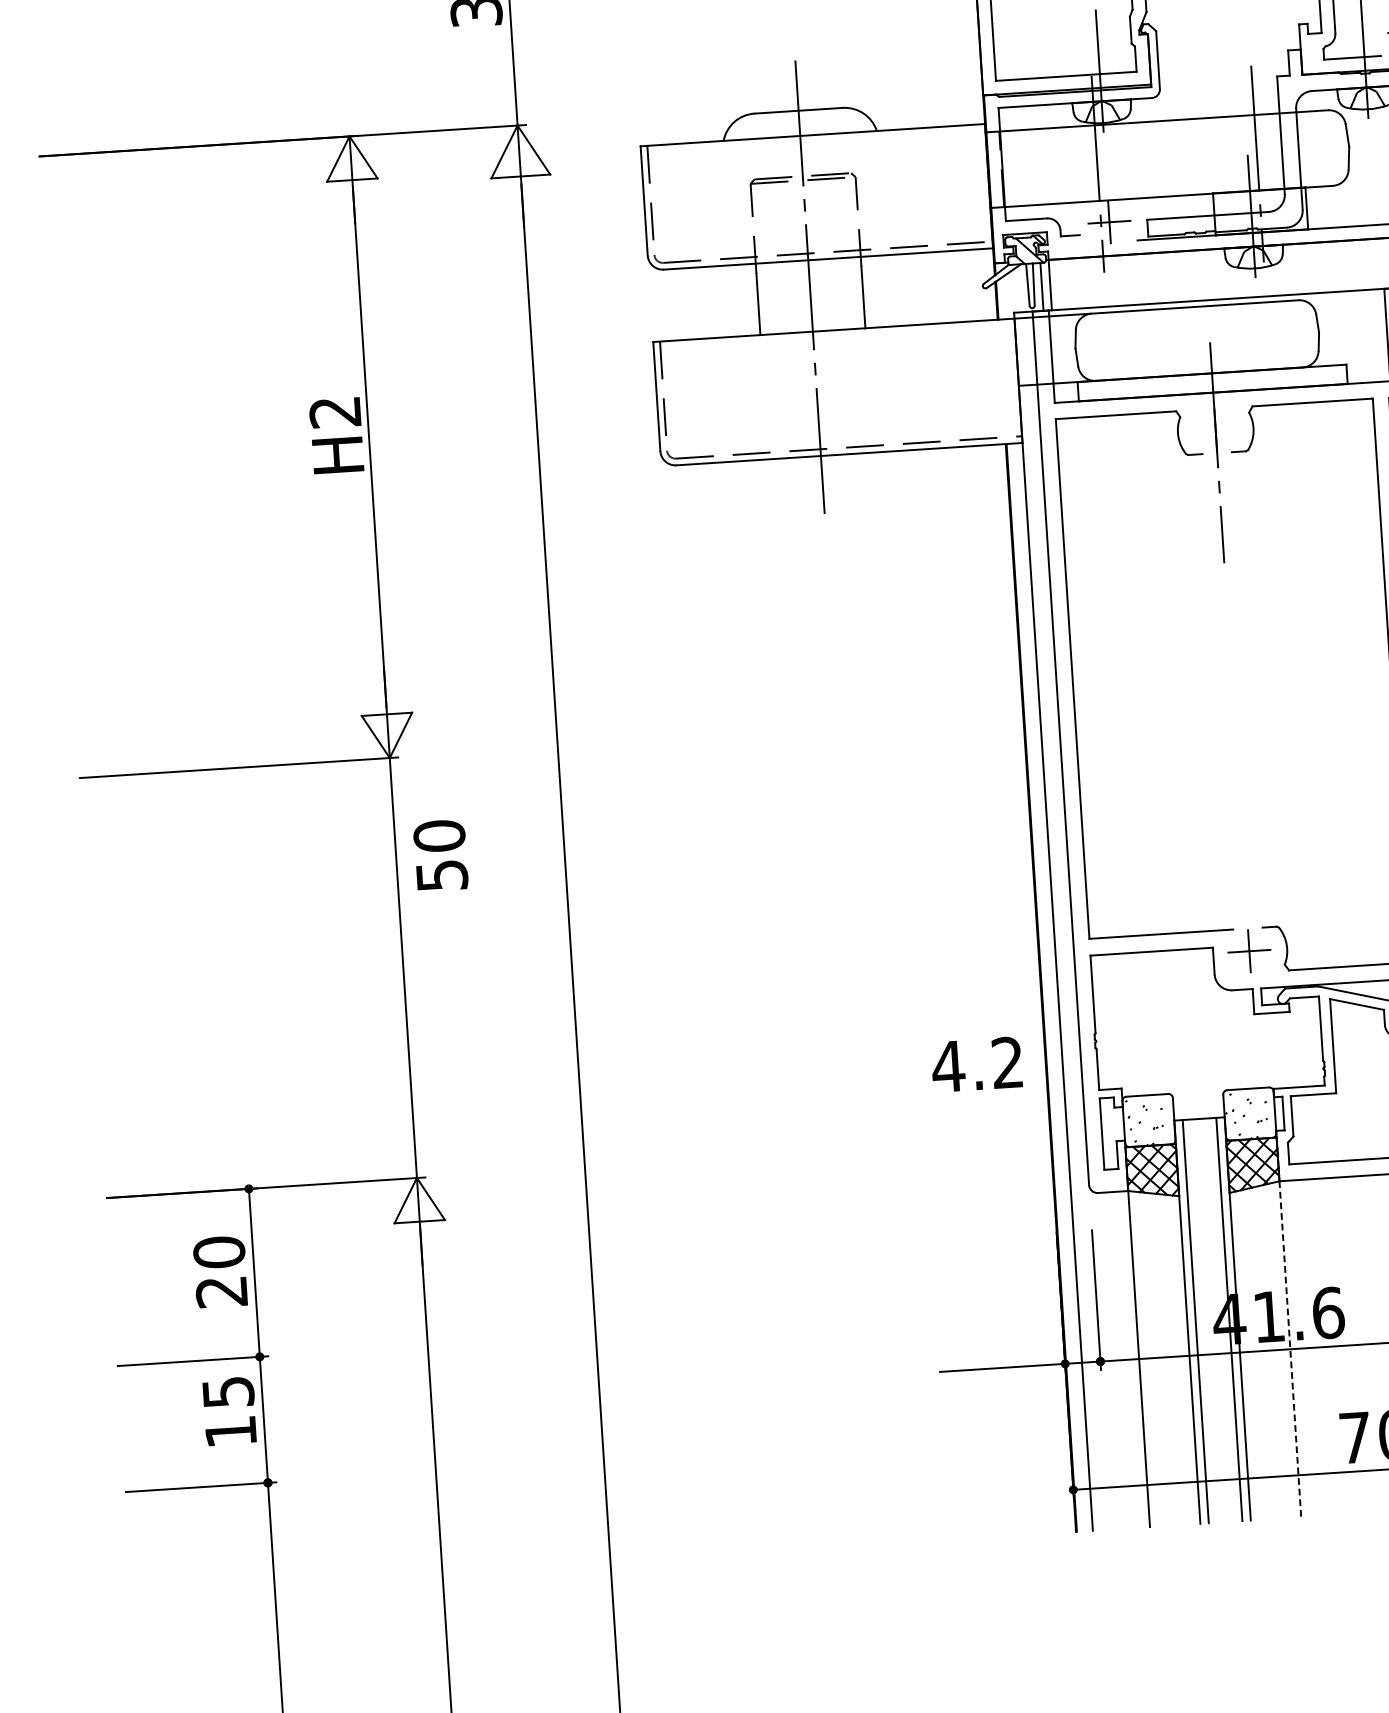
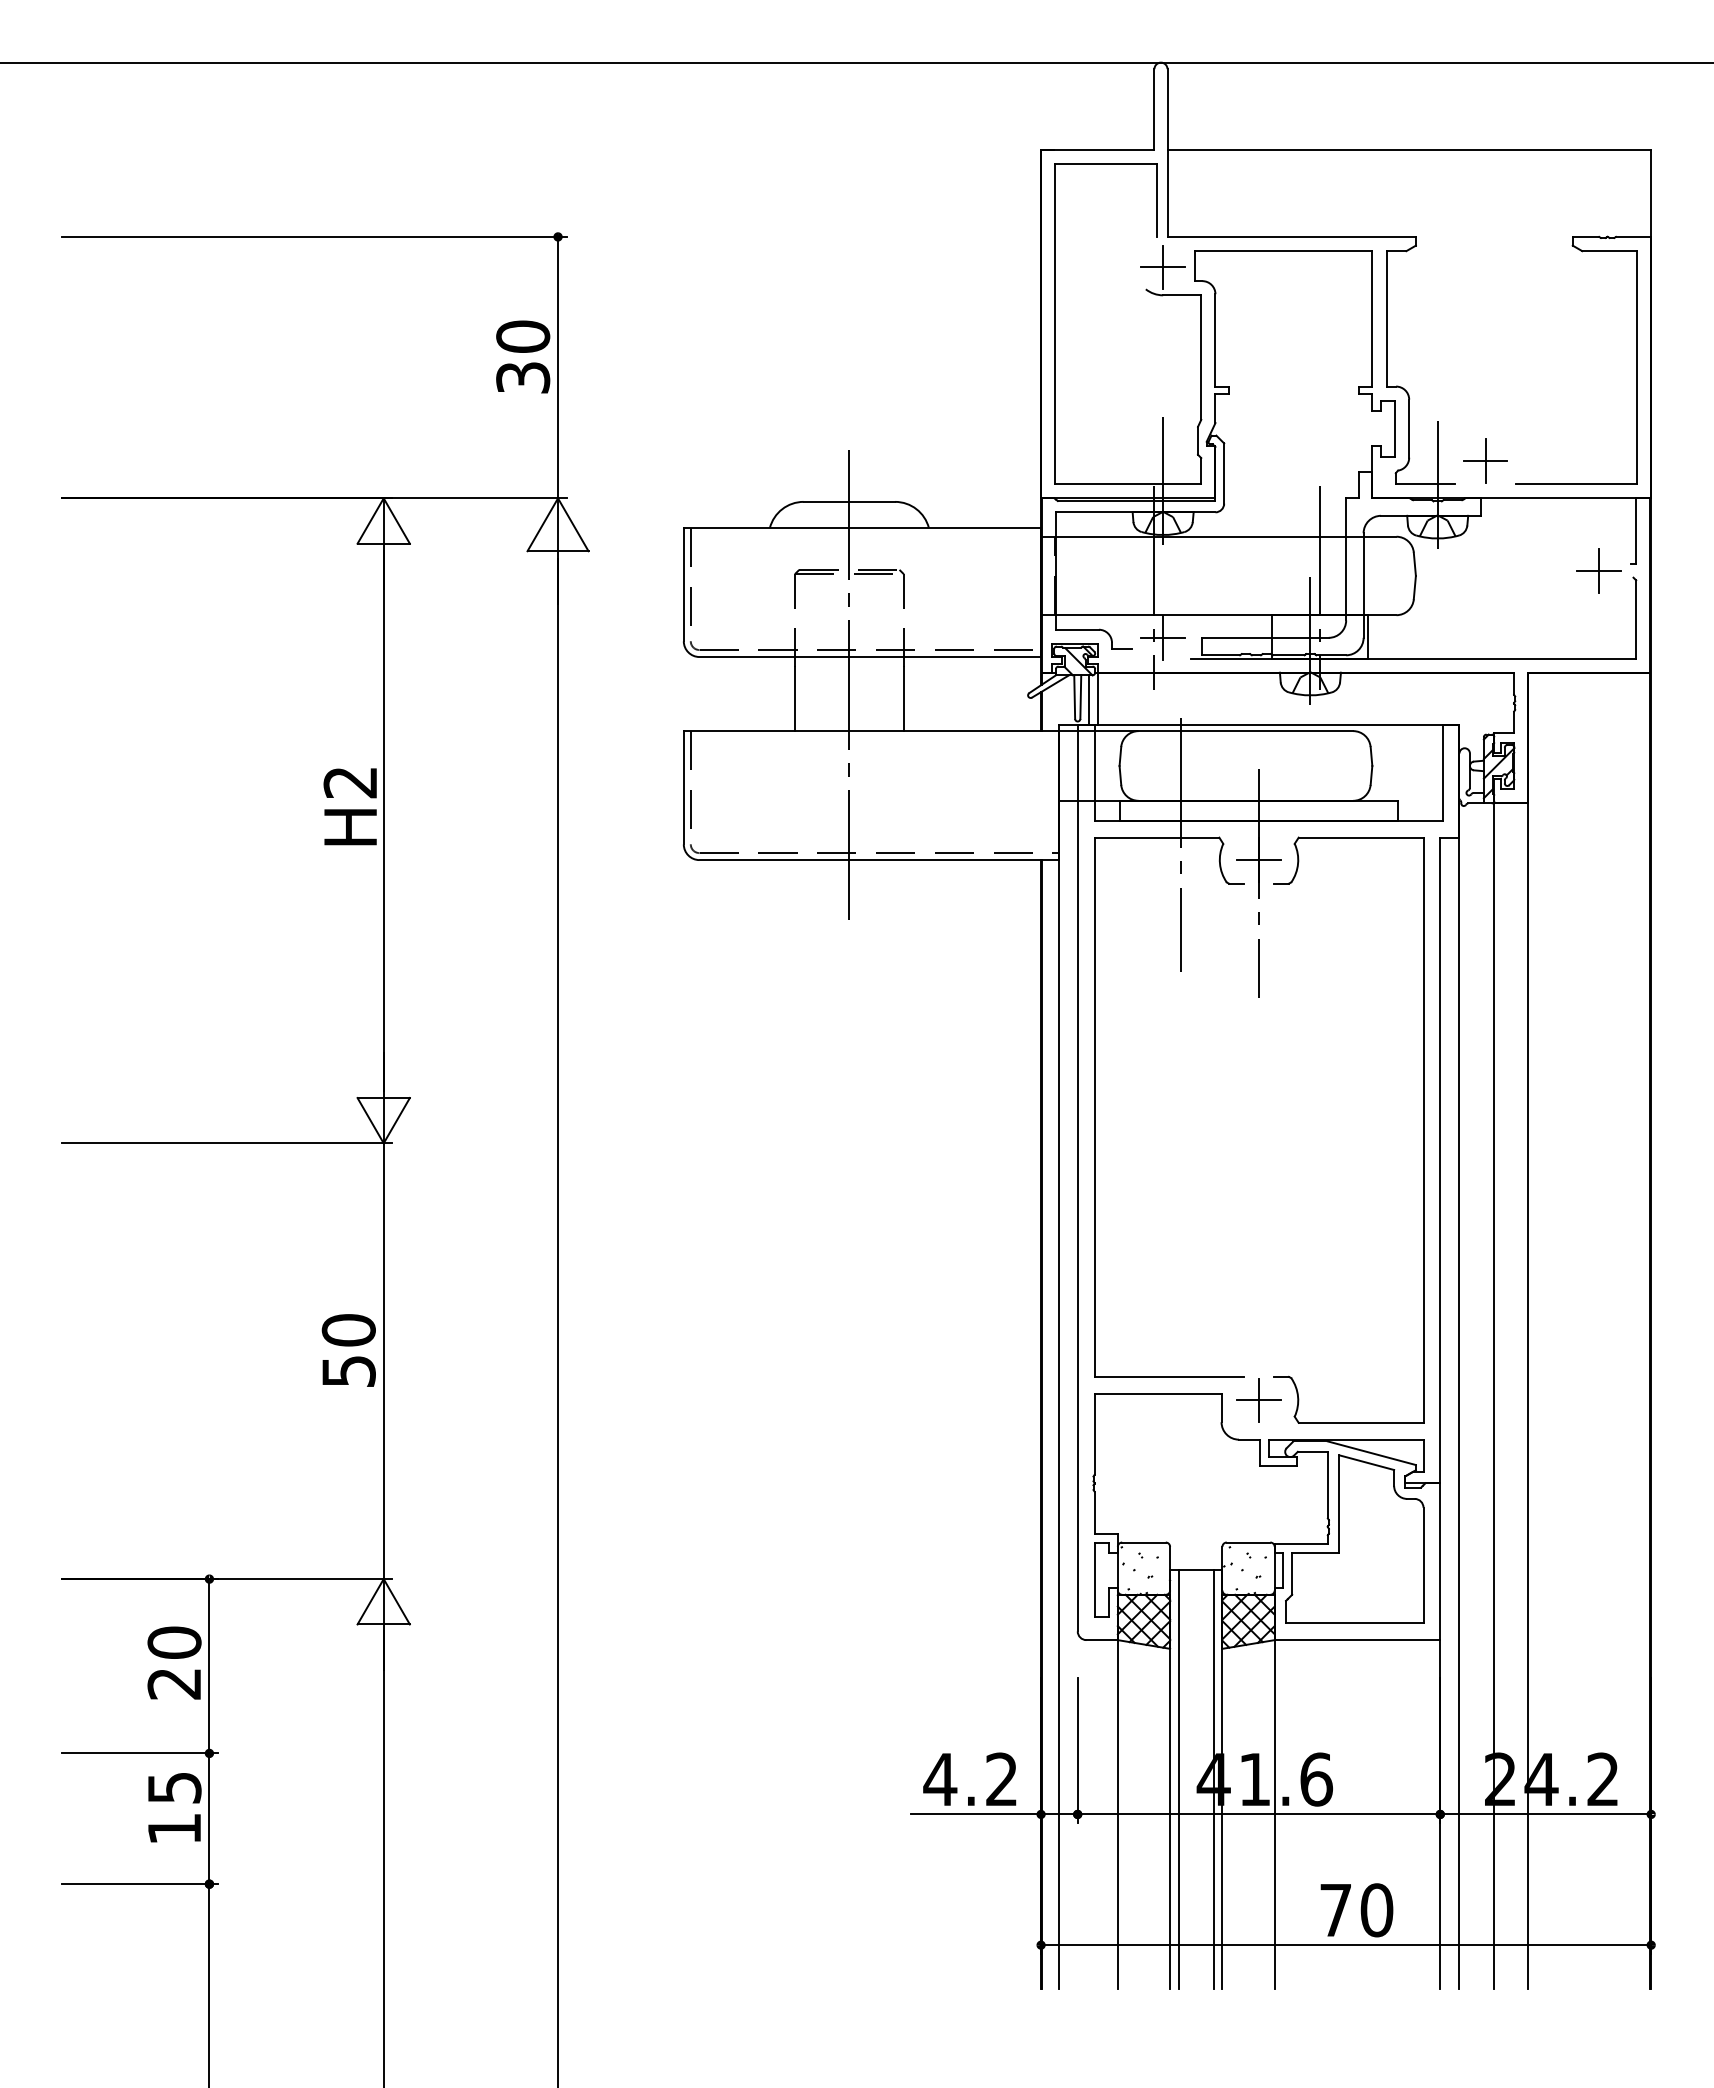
line: (1139, 420) -> (1180, 844), added
line: (1215, 430) -> (1258, 860), added
text: (440, 855) -> (348, 1350), moved
text: (976, 1063) -> (969, 1778), moved
line: (1290, 1349) -> (1274, 1814), dashed -> solid

